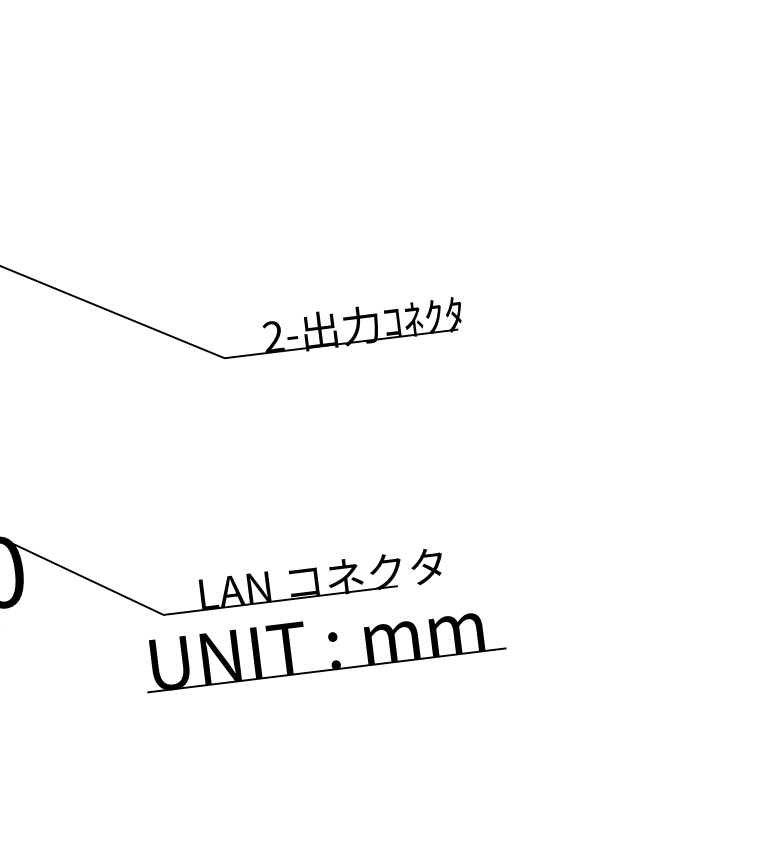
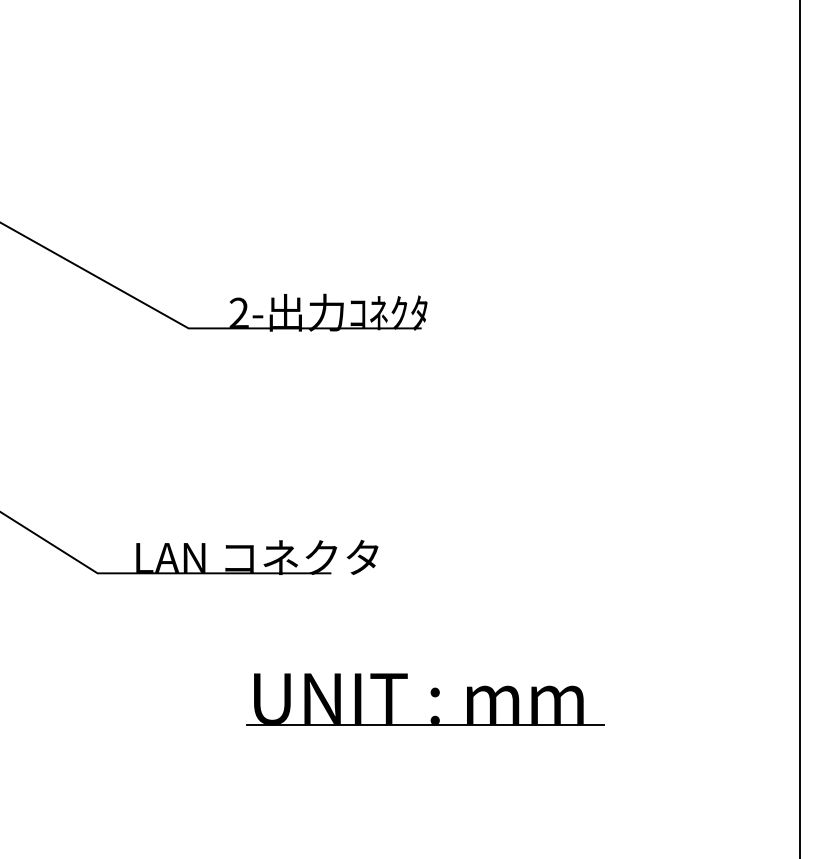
part: (329, 640) -> (431, 695), moved

